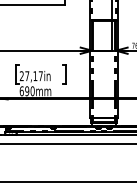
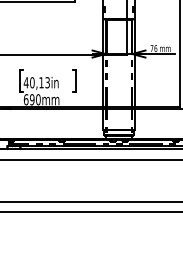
text: (30, 75) -> (36, 82), 27,17in -> 40,13in

